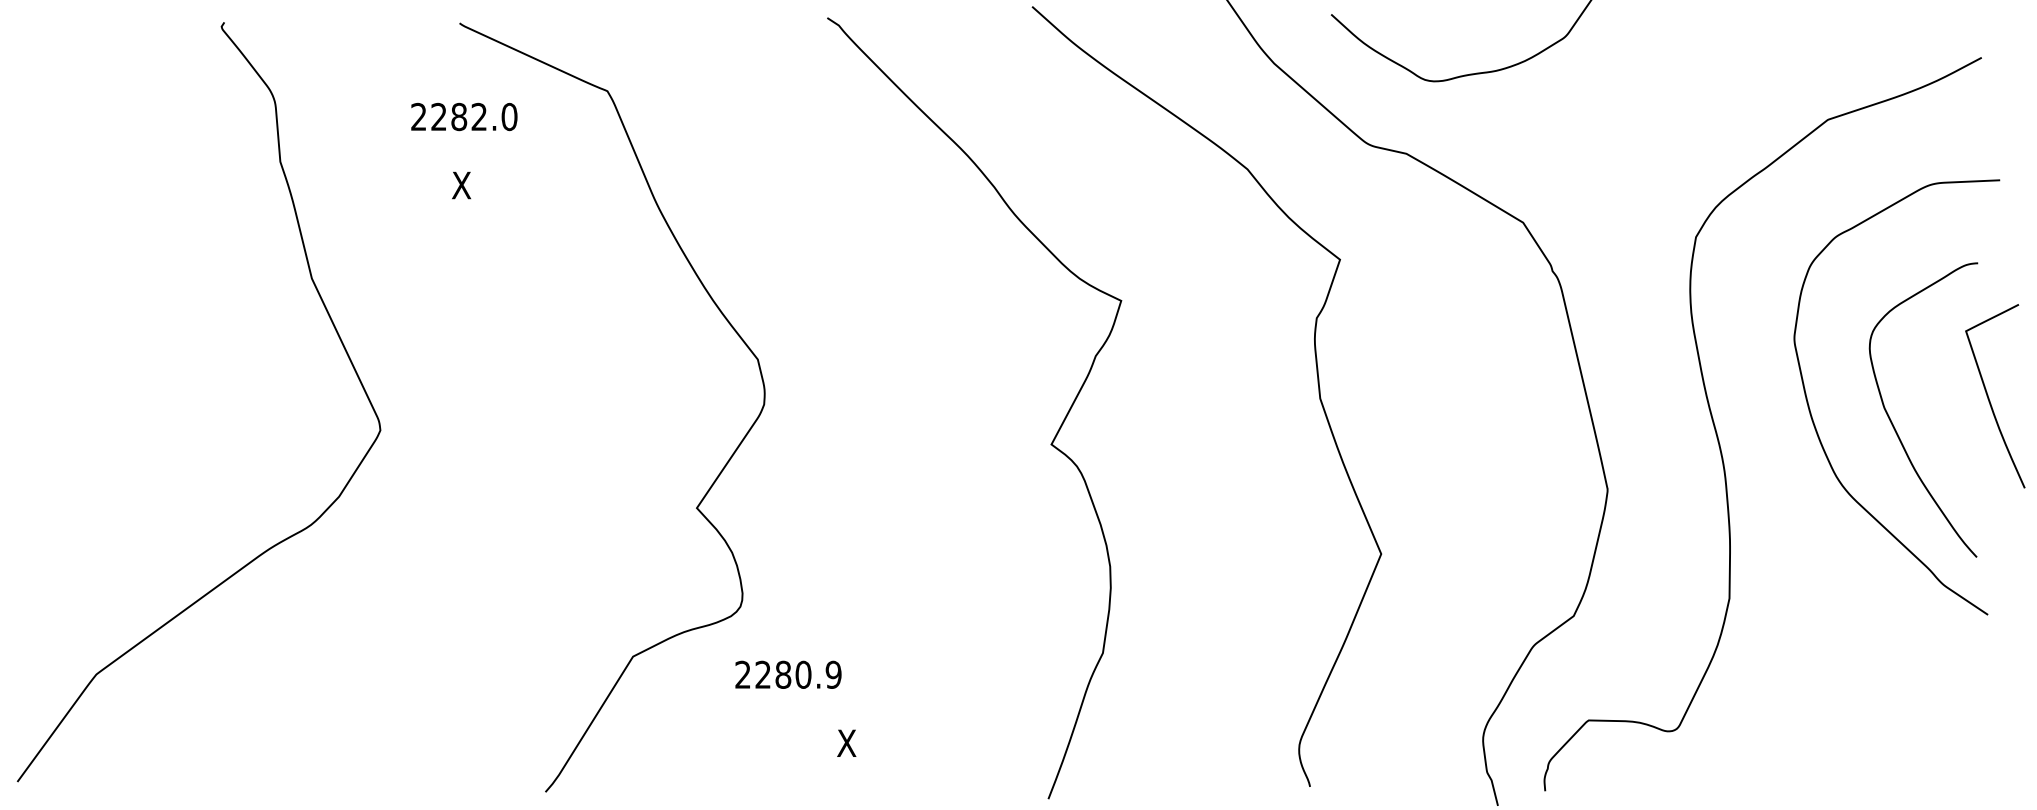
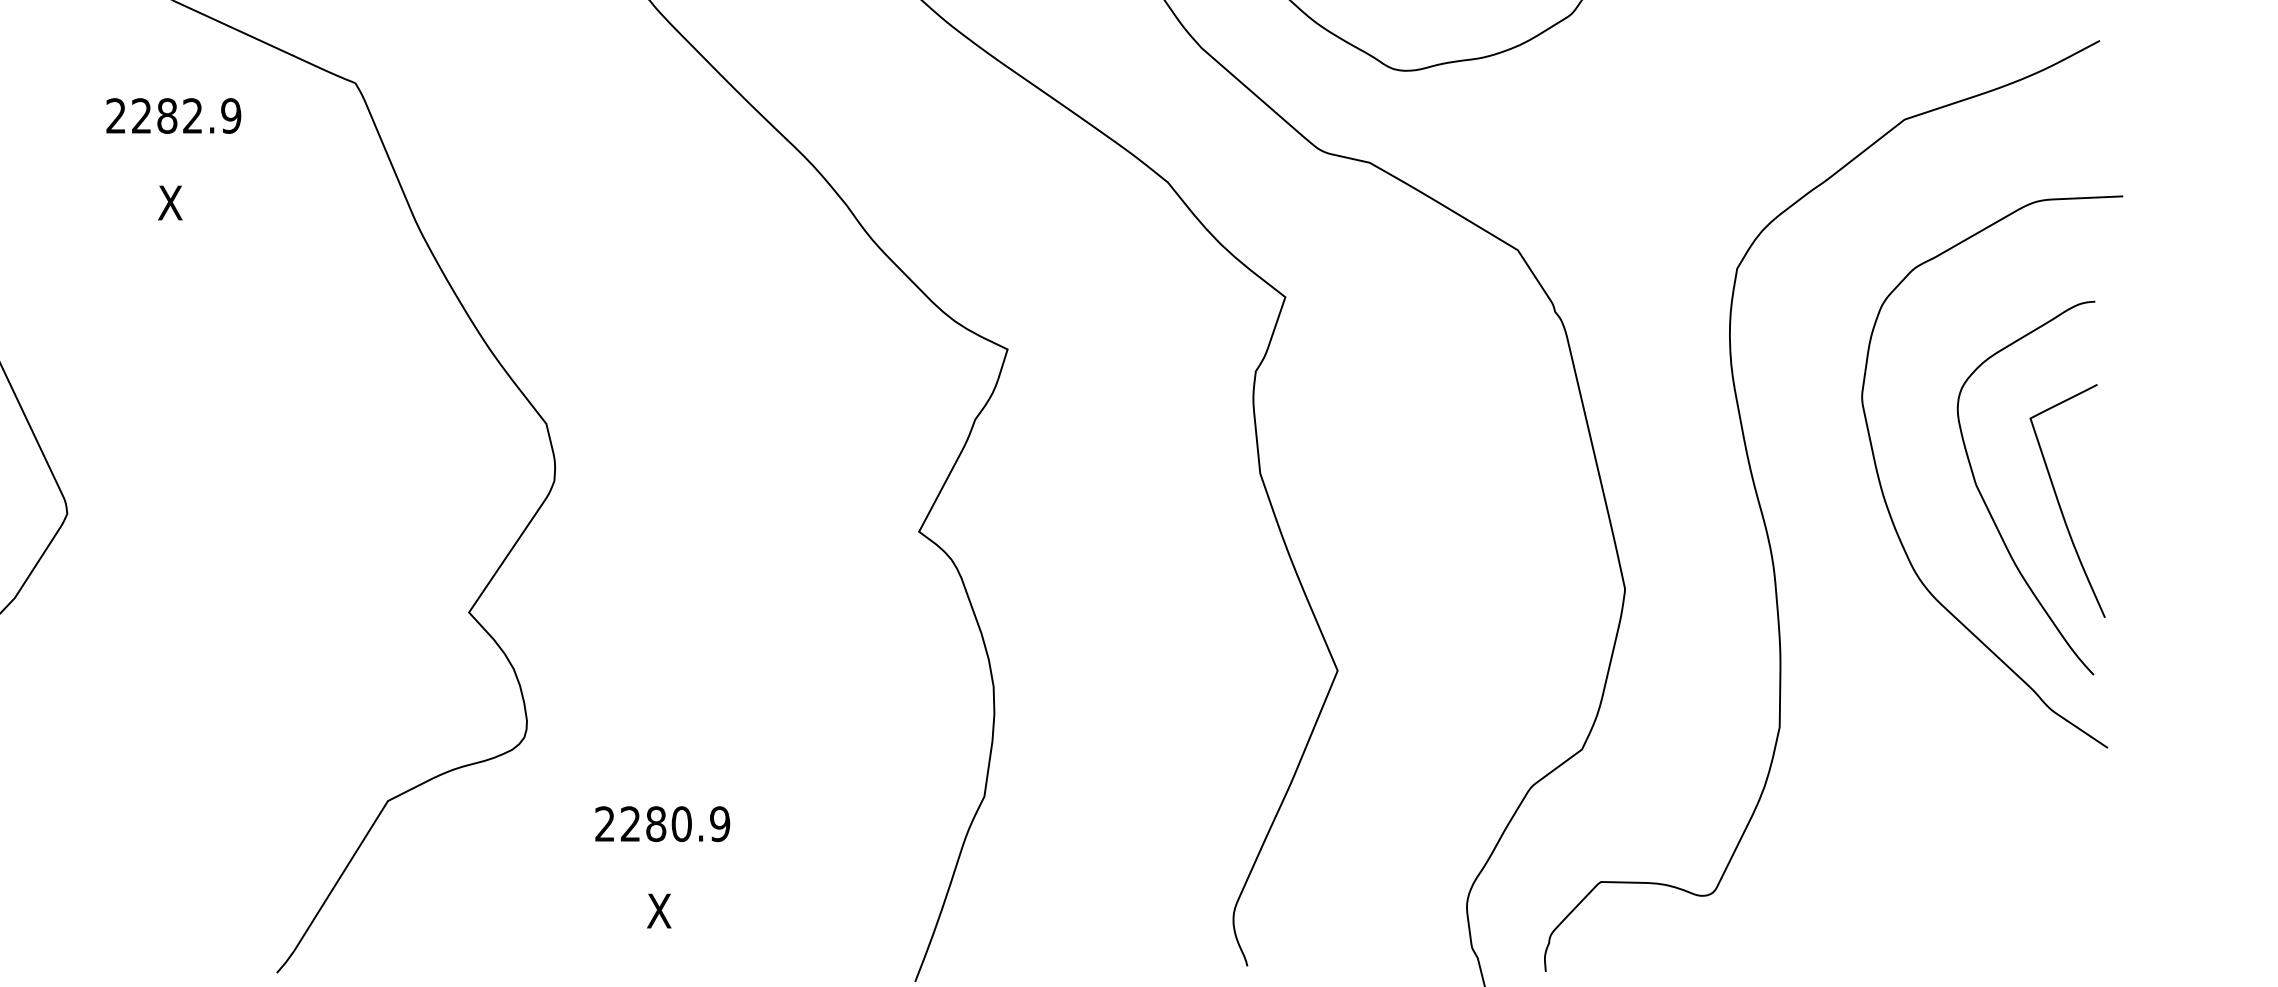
text: (509, 117) -> (231, 116), 2282.0 -> 2282.9
curve: (1989, 397) -> (2060, 502), moved
text: (788, 674) -> (662, 823), moved

